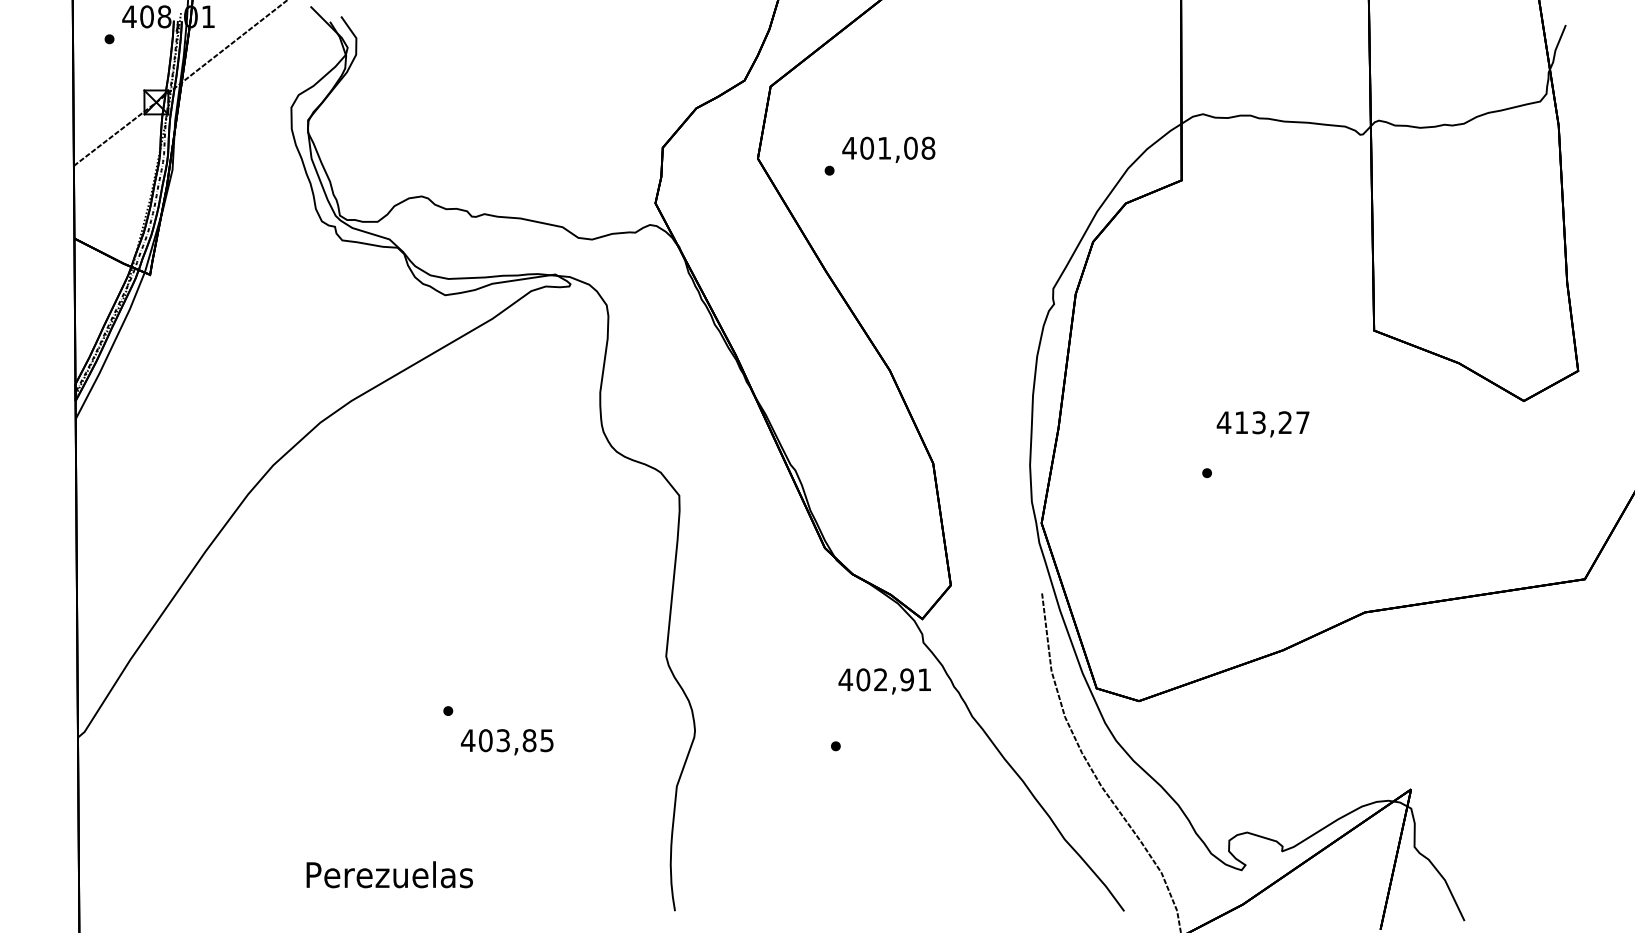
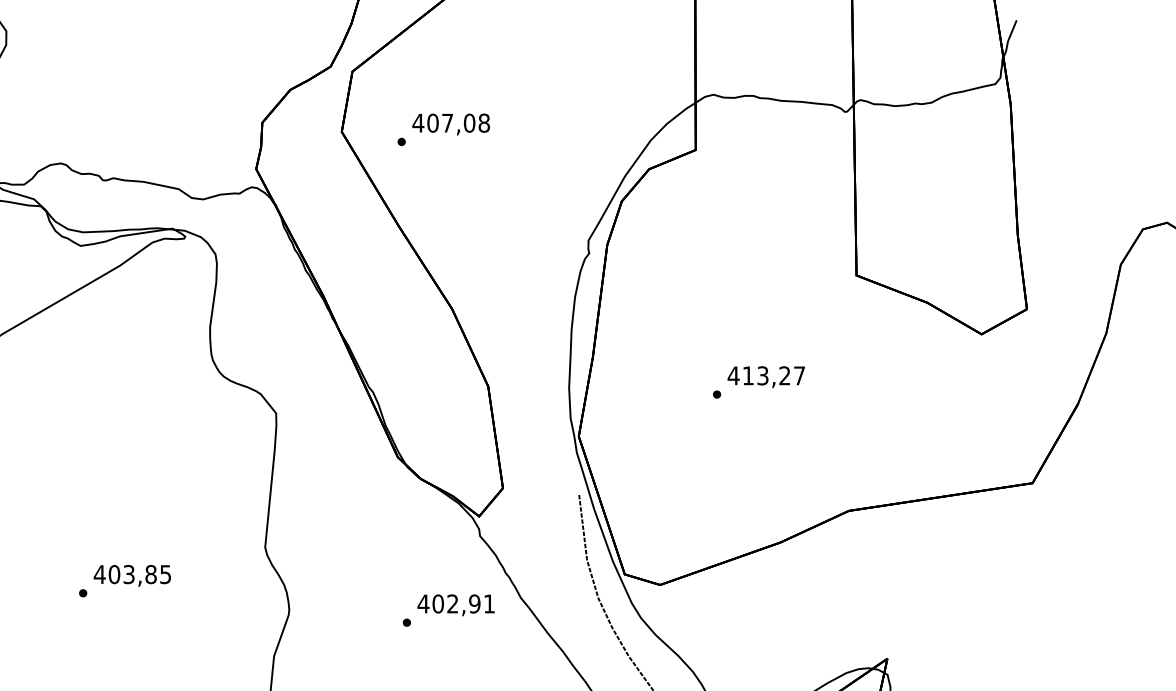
text: (884, 148) -> (447, 123), 401,08 -> 407,08
text: (1262, 424) -> (765, 377), moved
text: (884, 681) -> (455, 605), moved
text: (507, 742) -> (132, 576), moved

